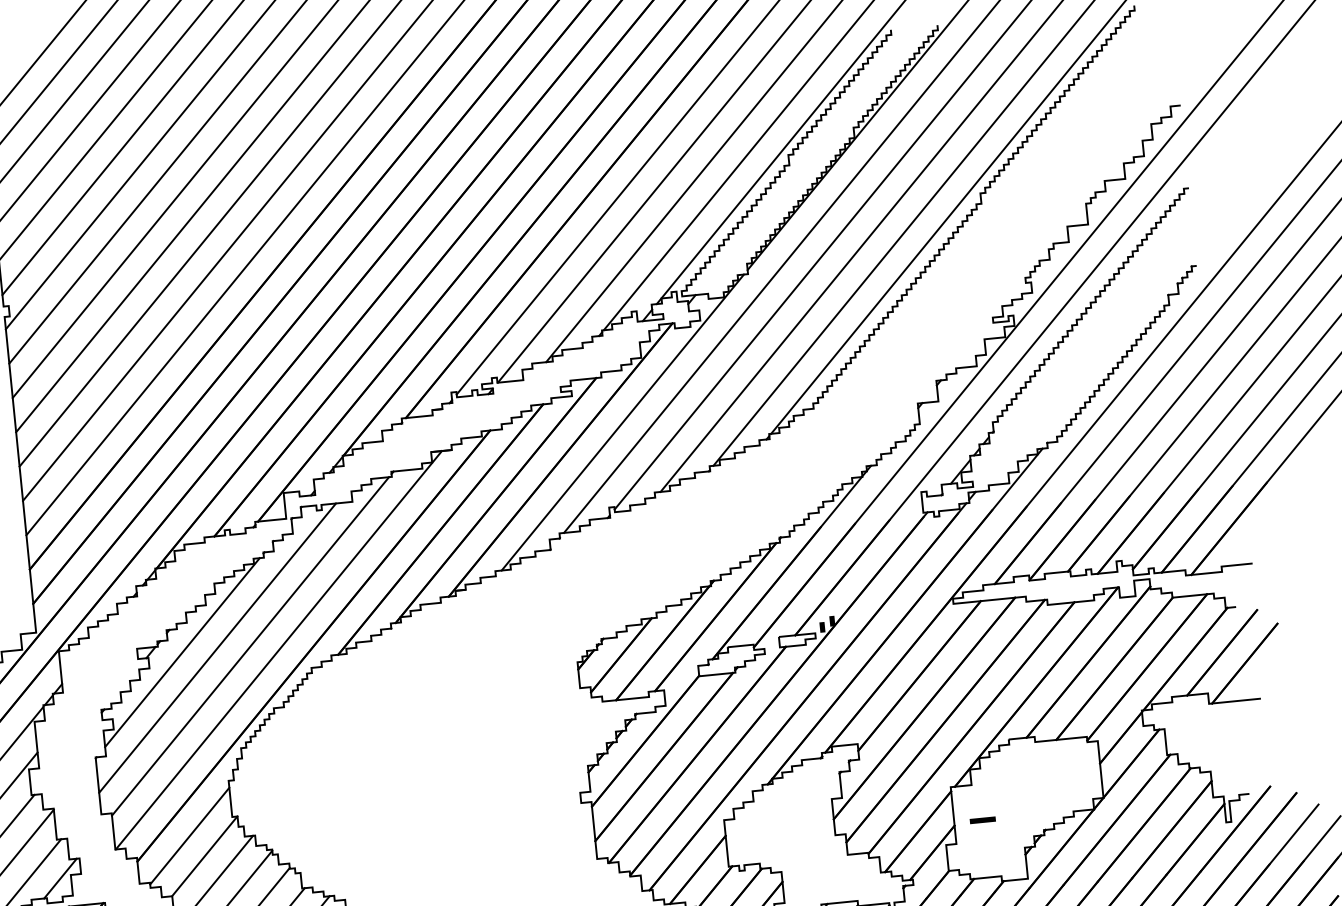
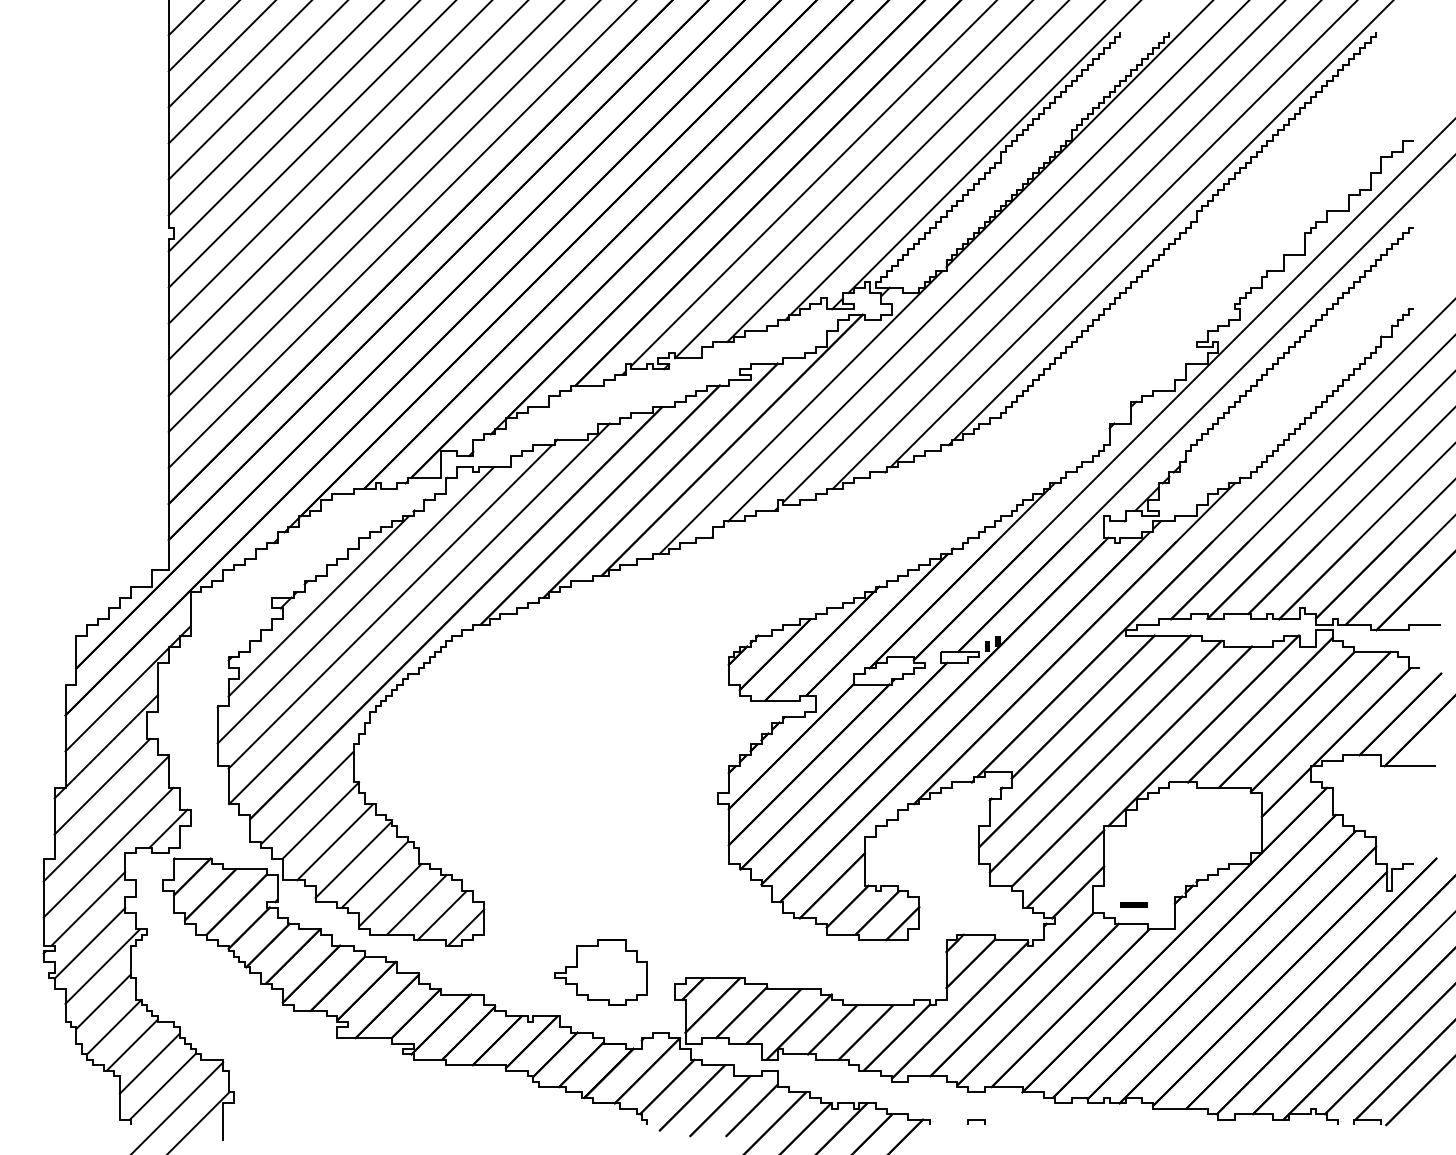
part: (982, 820) -> (1133, 904), moved

